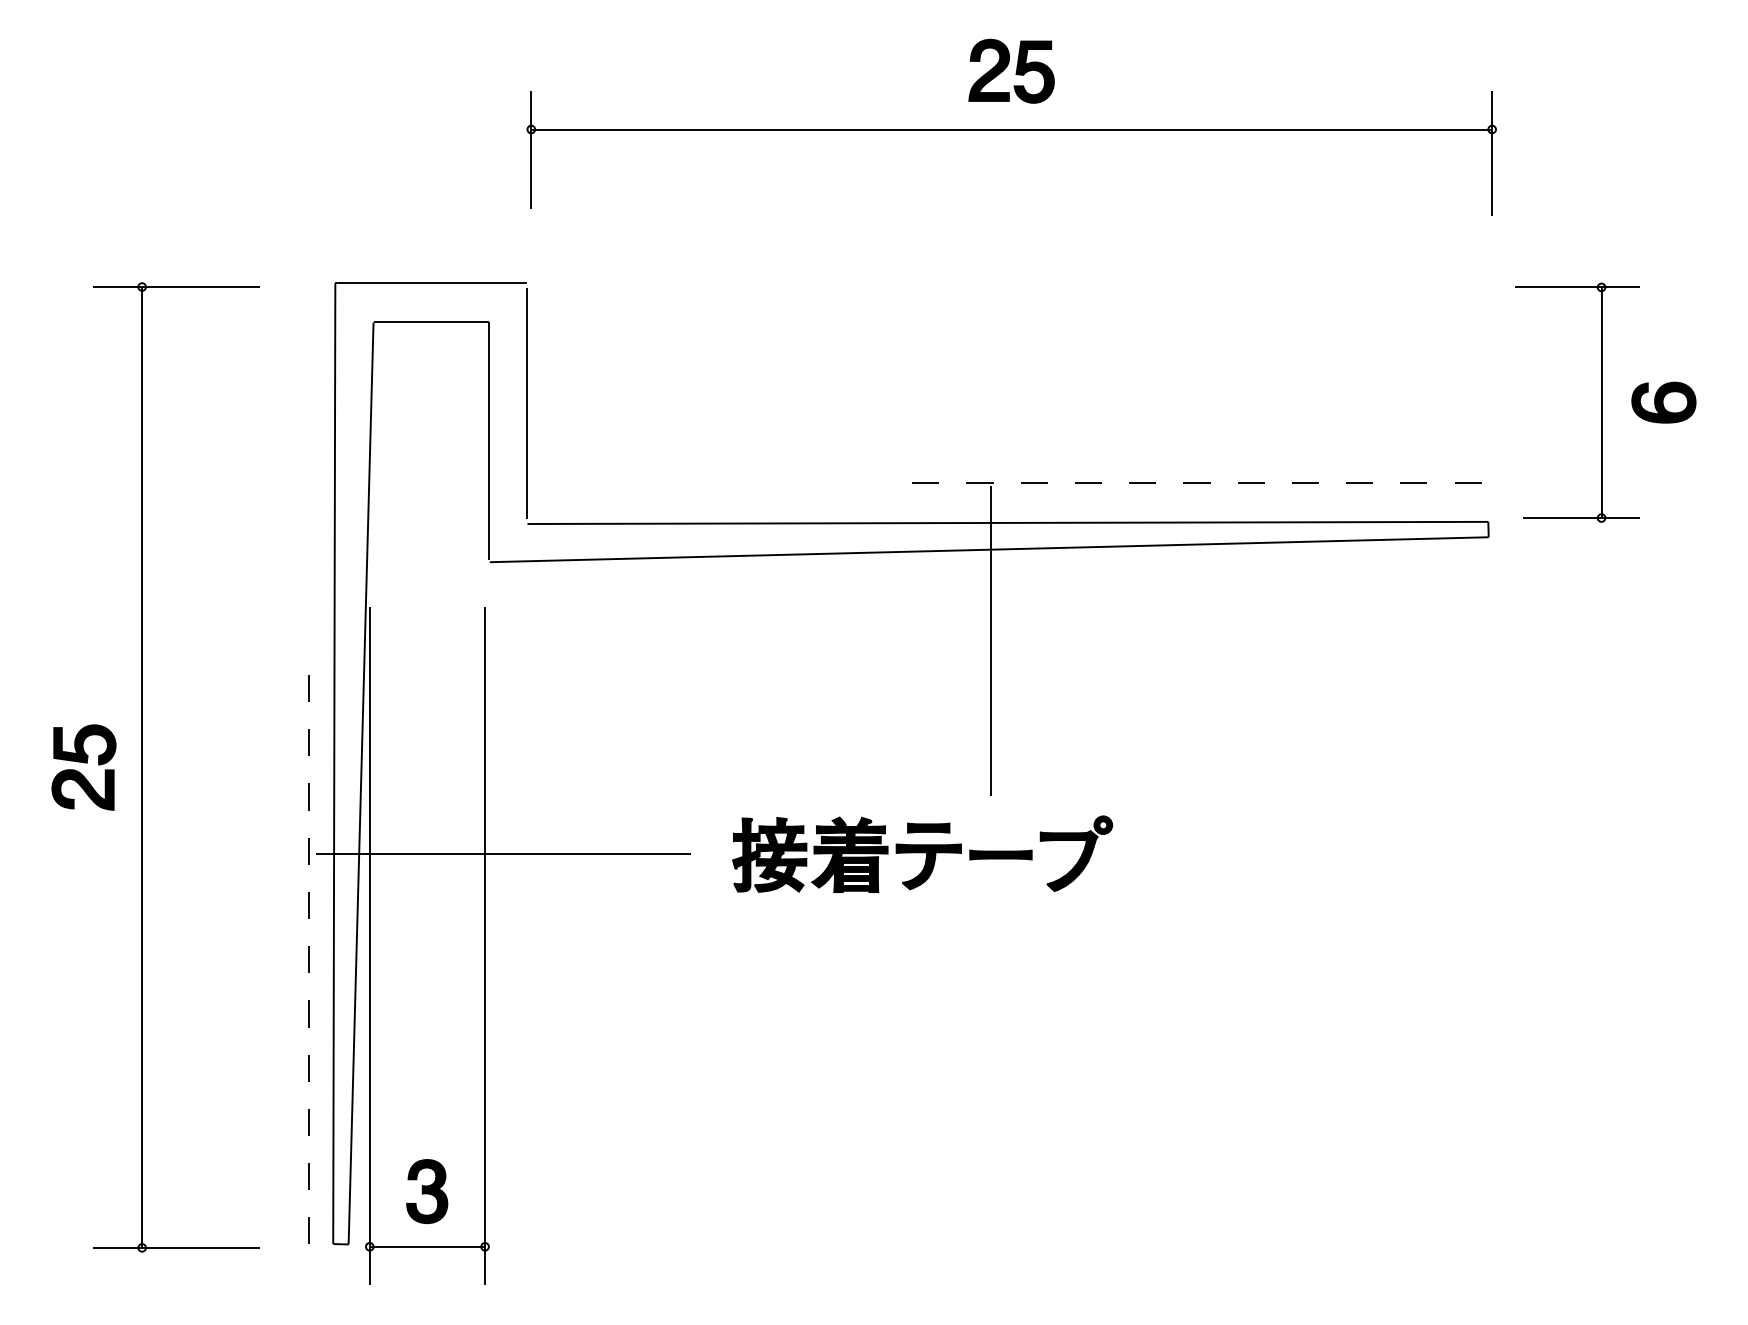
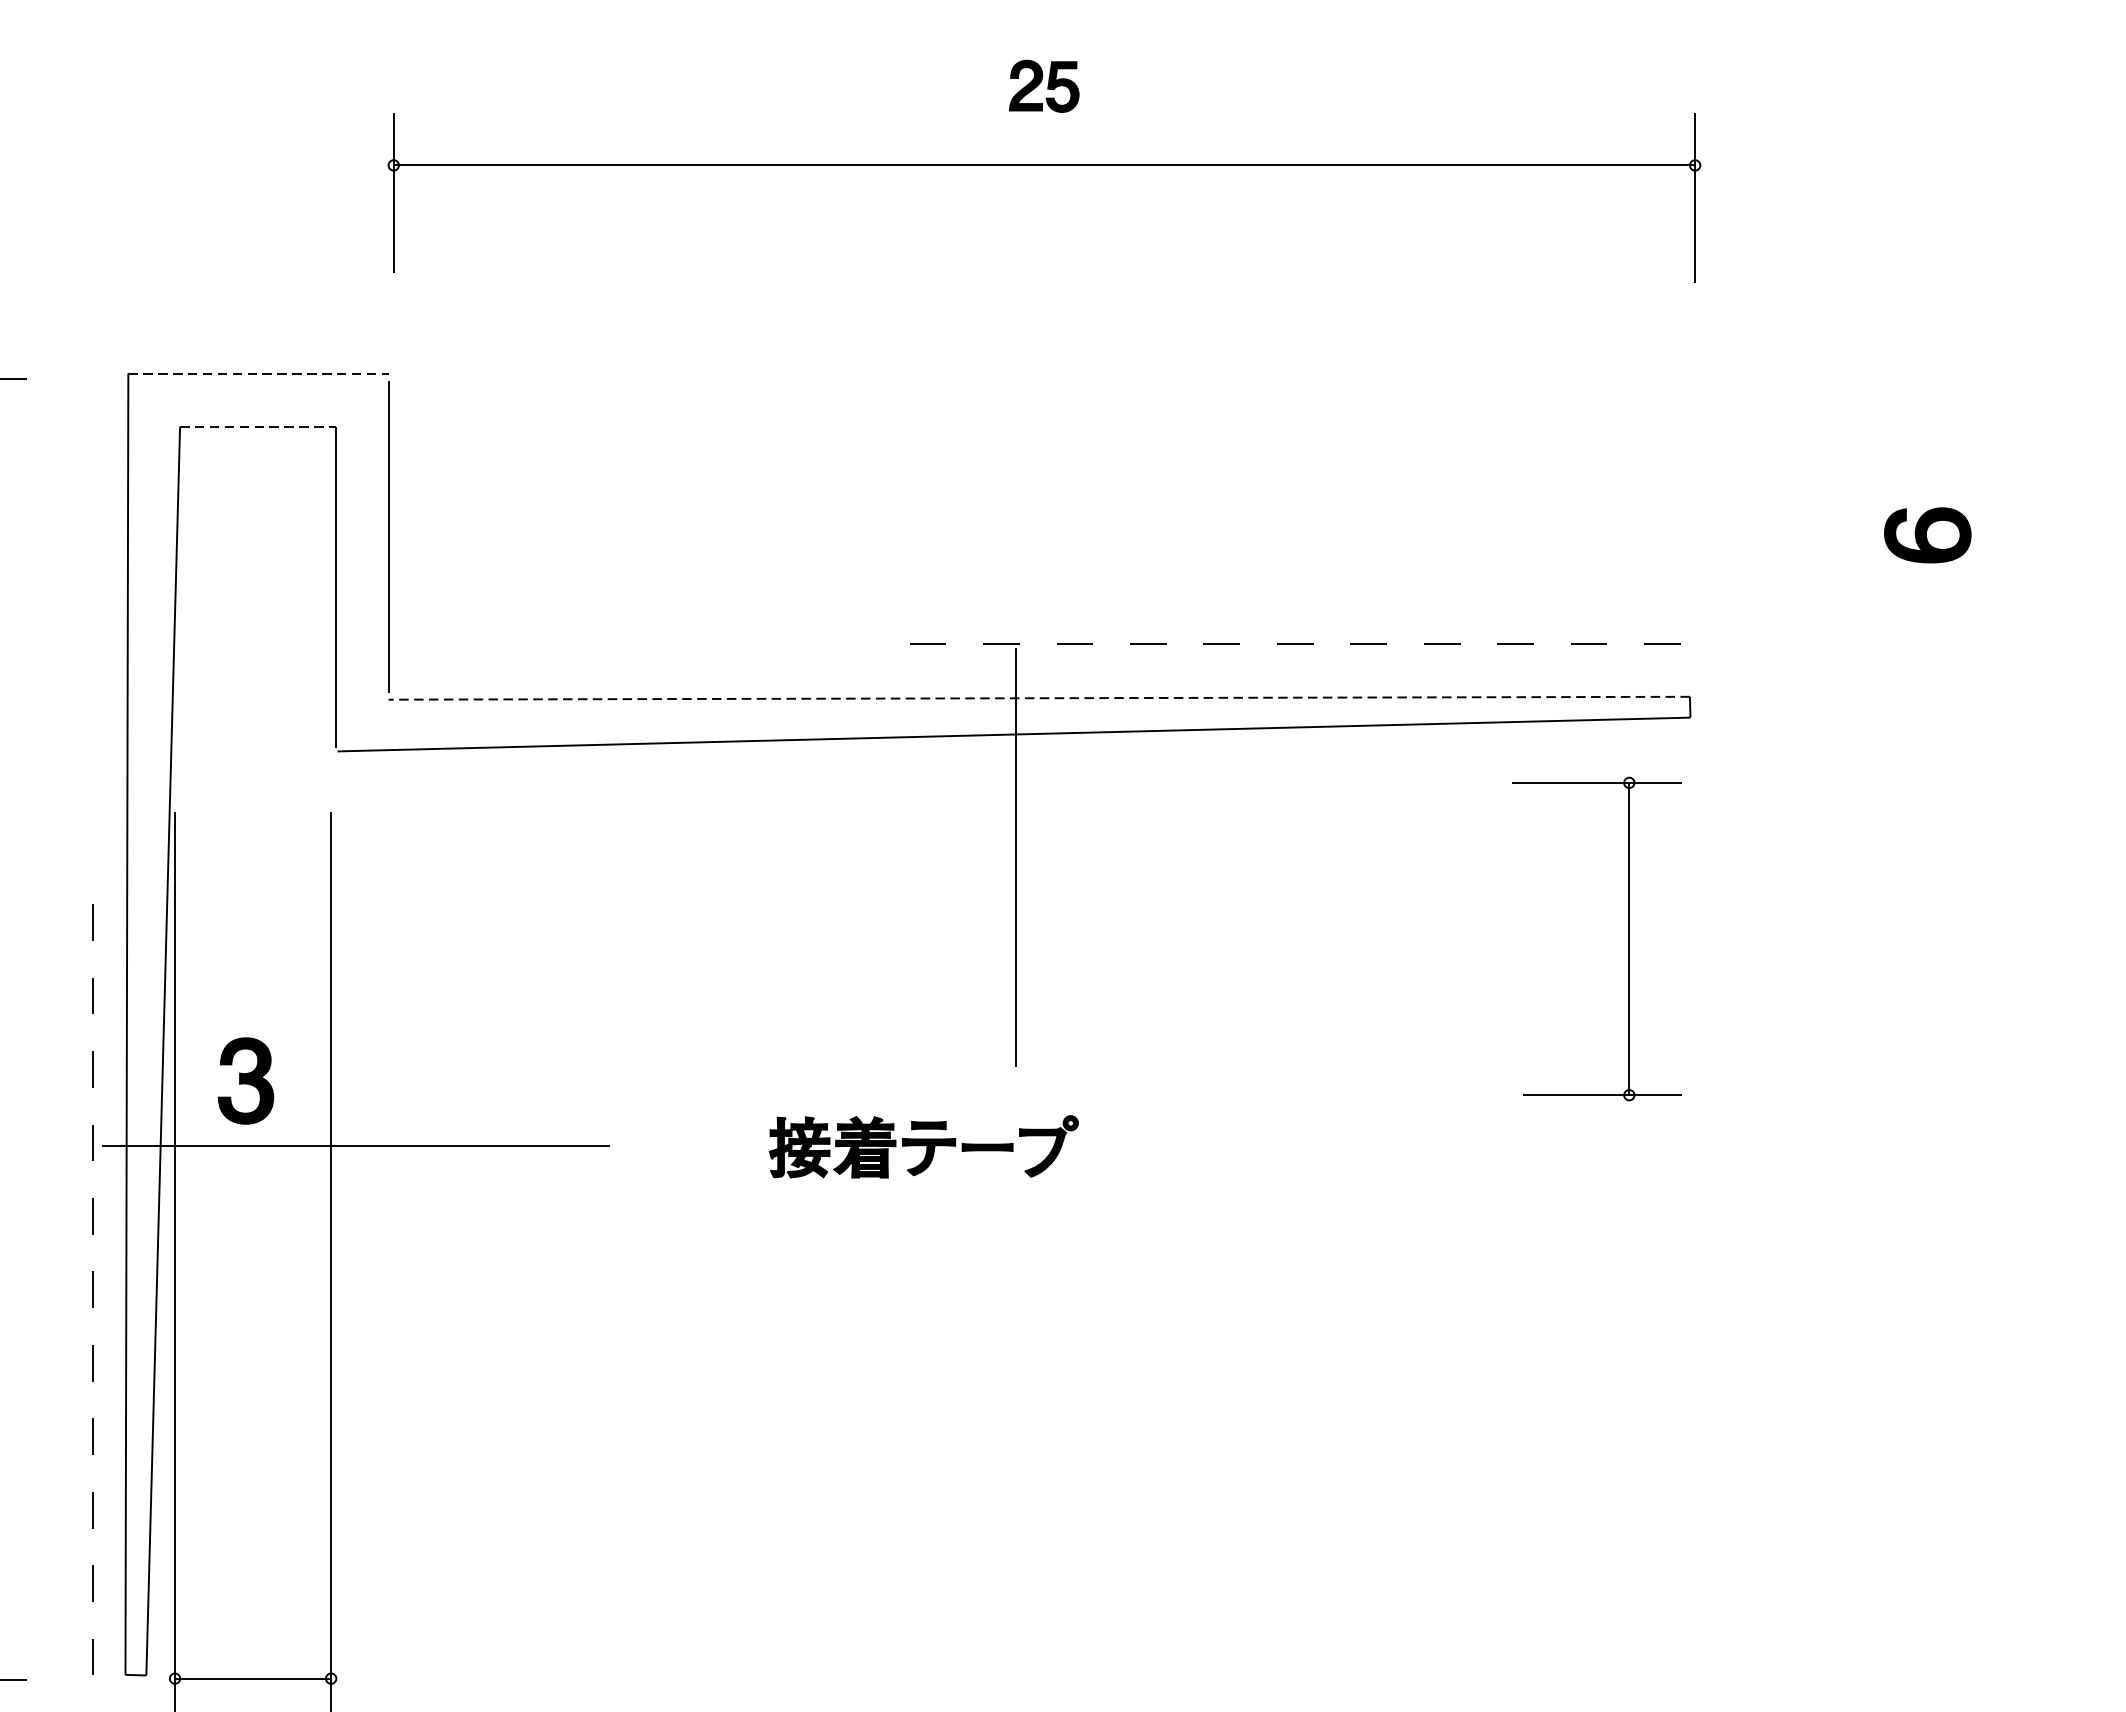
part: (1011, 70) -> (1044, 85), size x0.6
line: (431, 283) -> (258, 373), solid -> dashed
line: (431, 322) -> (258, 426), solid -> dashed
part: (1601, 402) -> (1629, 938), moved
line: (1007, 522) -> (1038, 697), solid -> dashed
part: (922, 853) -> (923, 1145), size x0.6
part: (427, 1191) -> (246, 1080), moved

